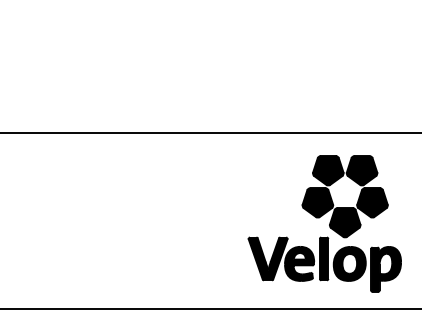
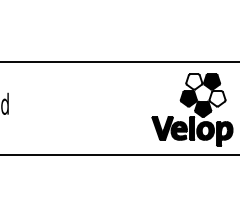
fill: (328, 169) -> (194, 81), removed
fill: (372, 202) -> (217, 98), removed

